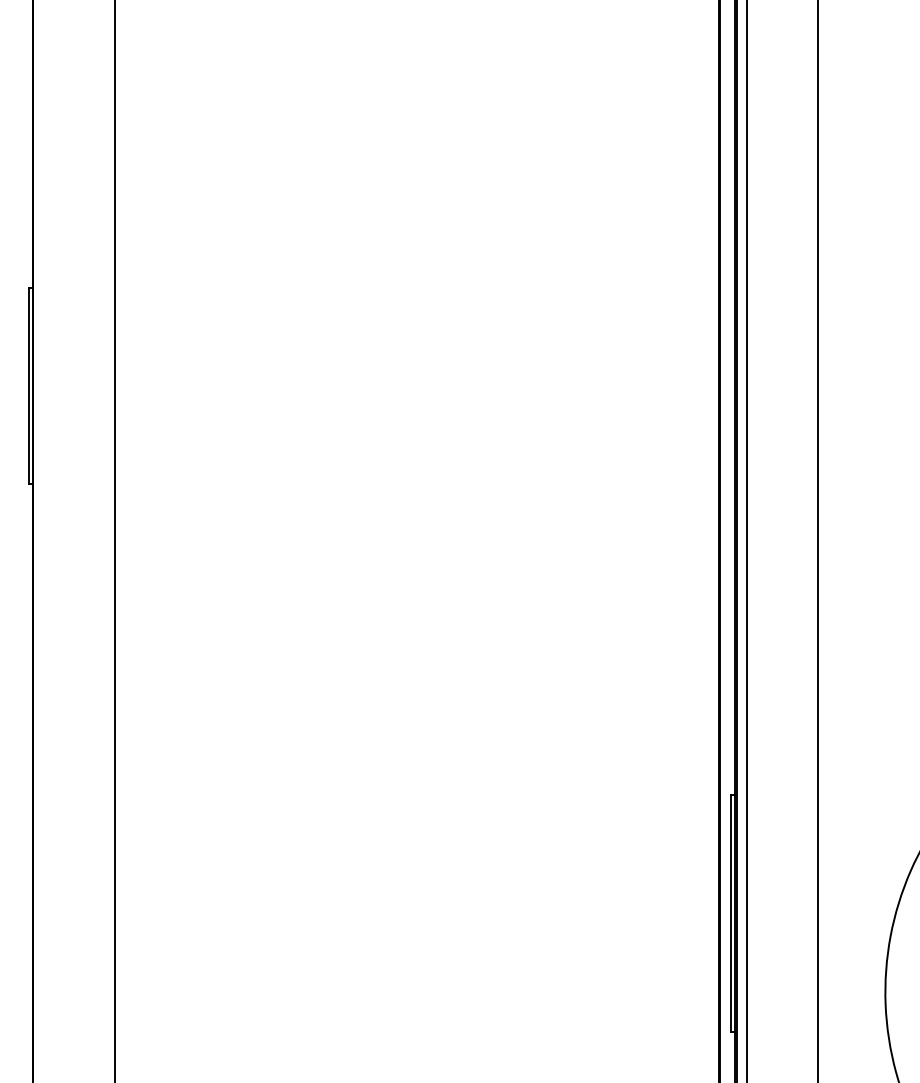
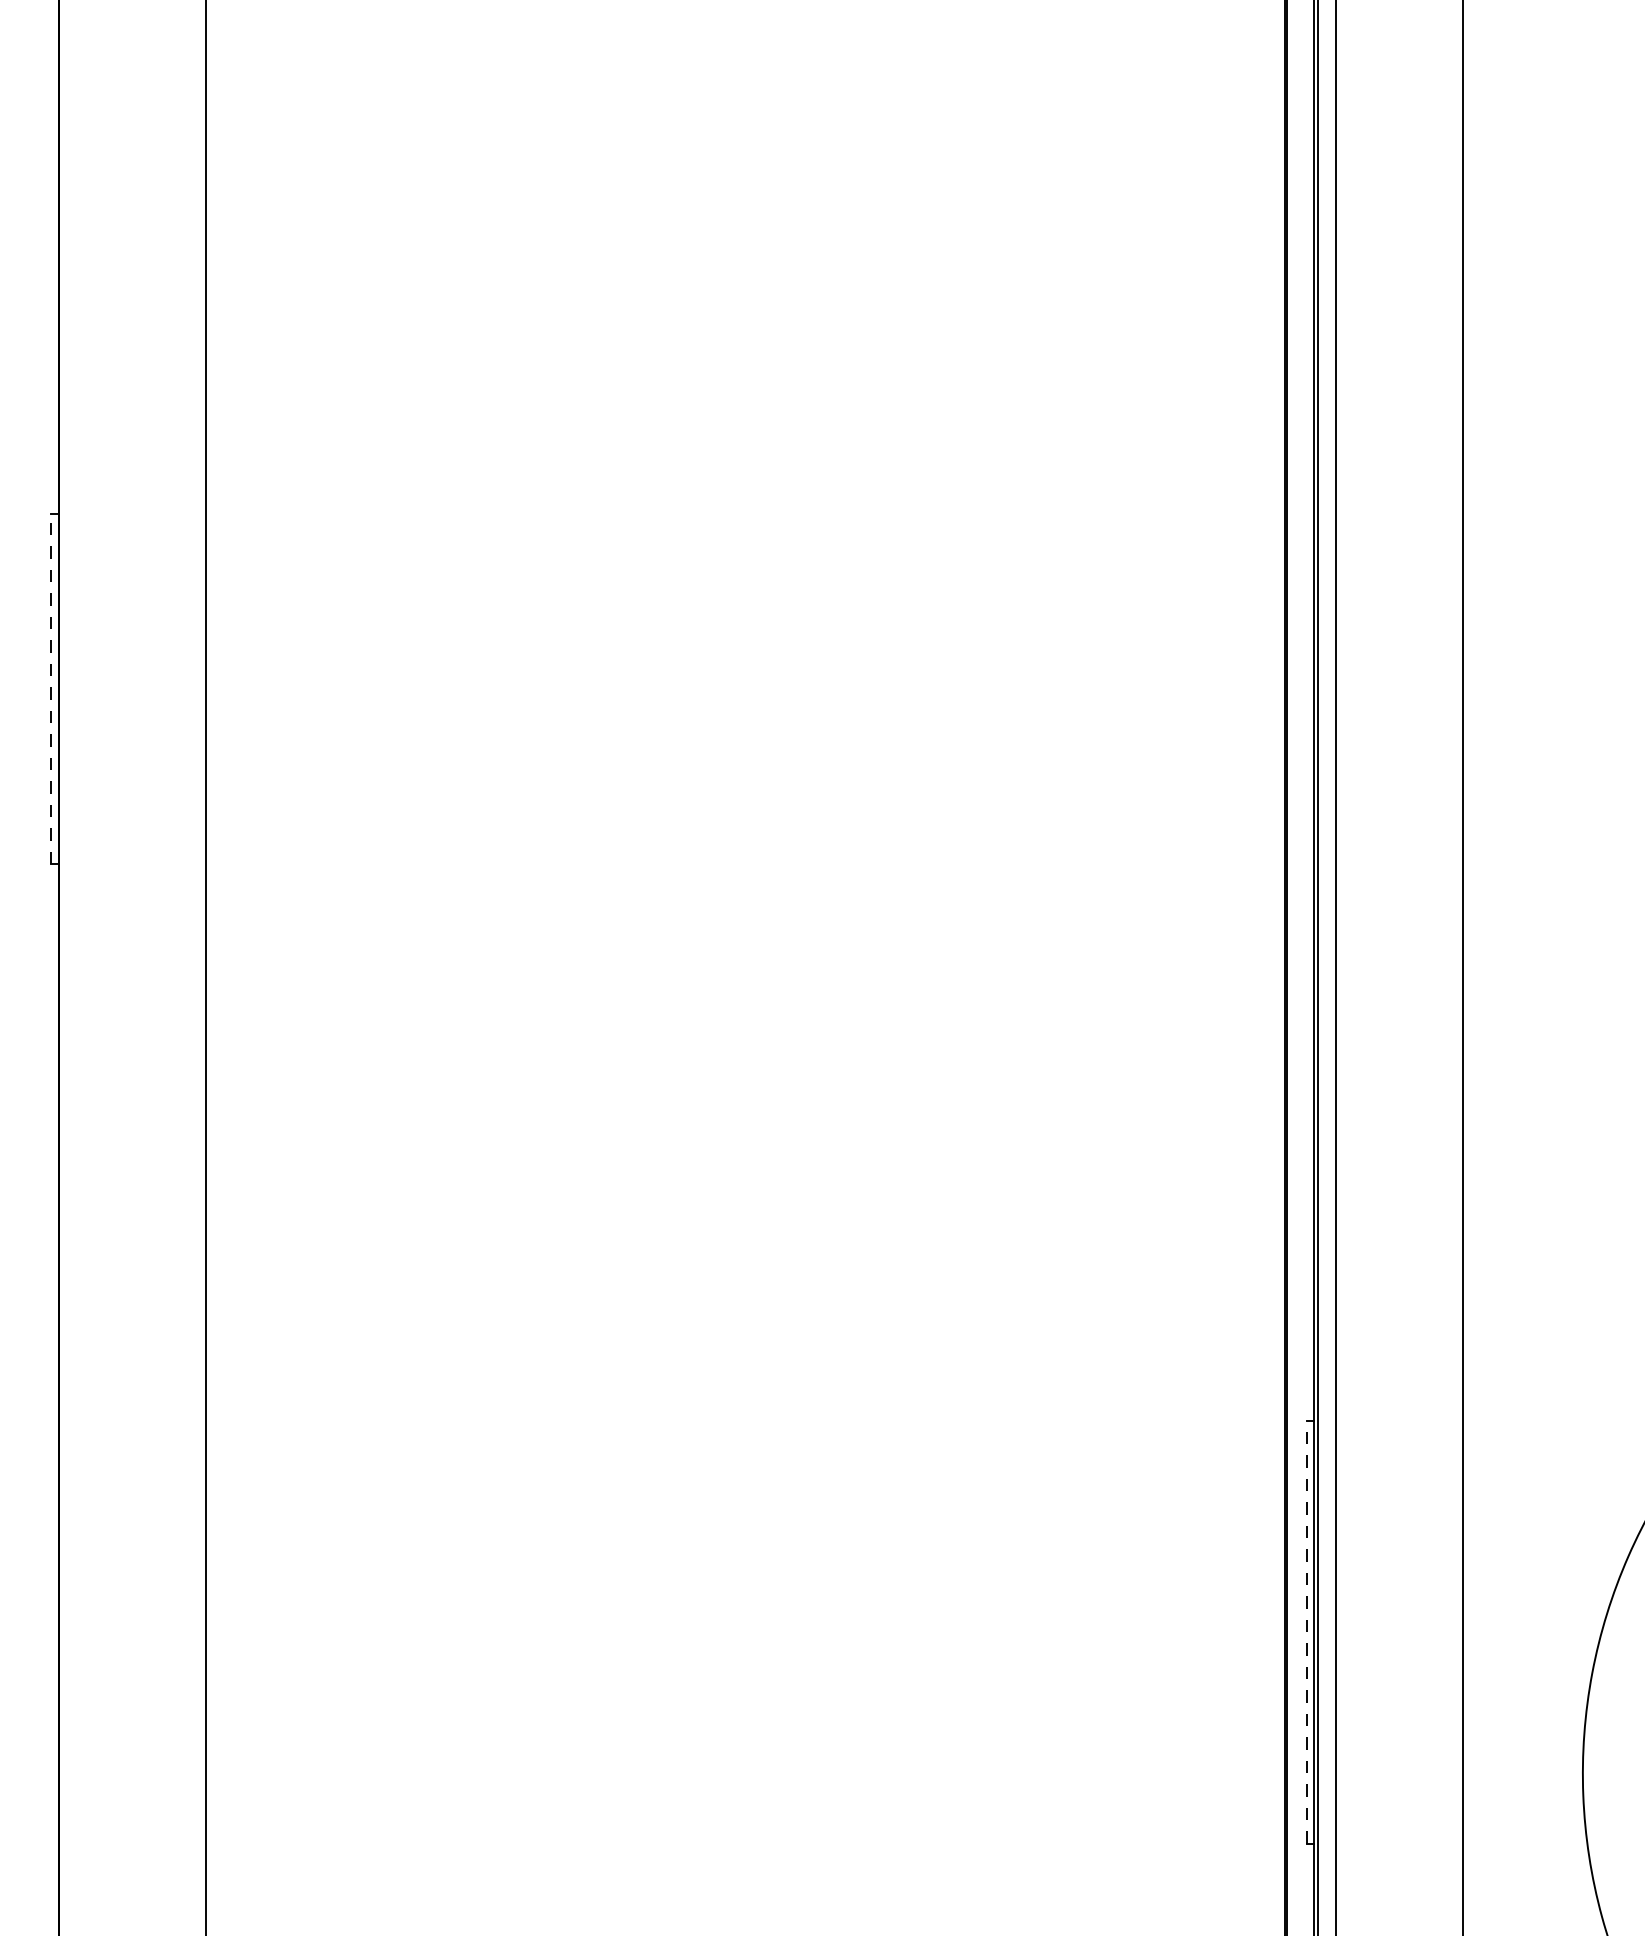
line: (28, 385) -> (51, 689), solid -> dashed
line: (730, 912) -> (1306, 1631), solid -> dashed

